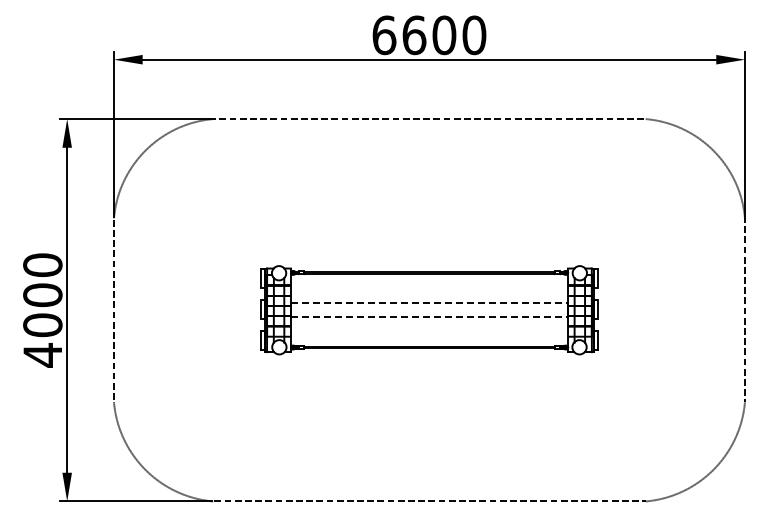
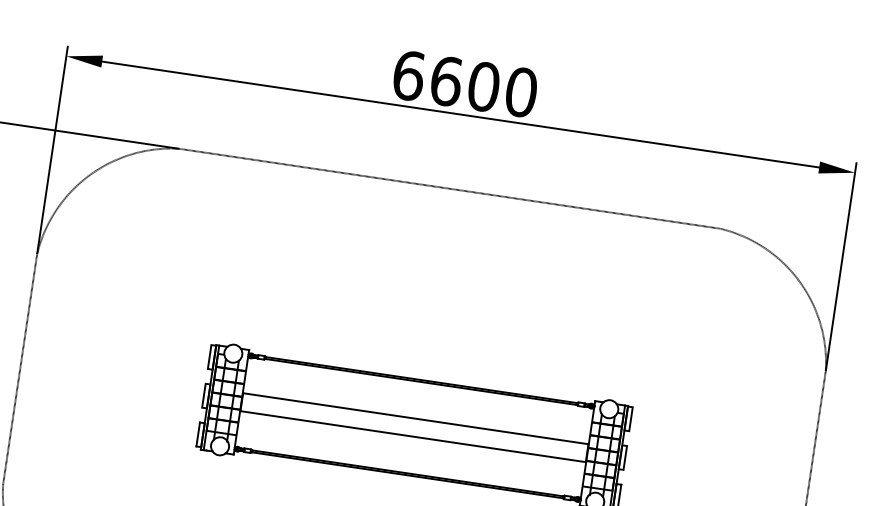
line: (429, 303) -> (415, 419), dashed -> solid
line: (429, 317) -> (413, 436), dashed -> solid

